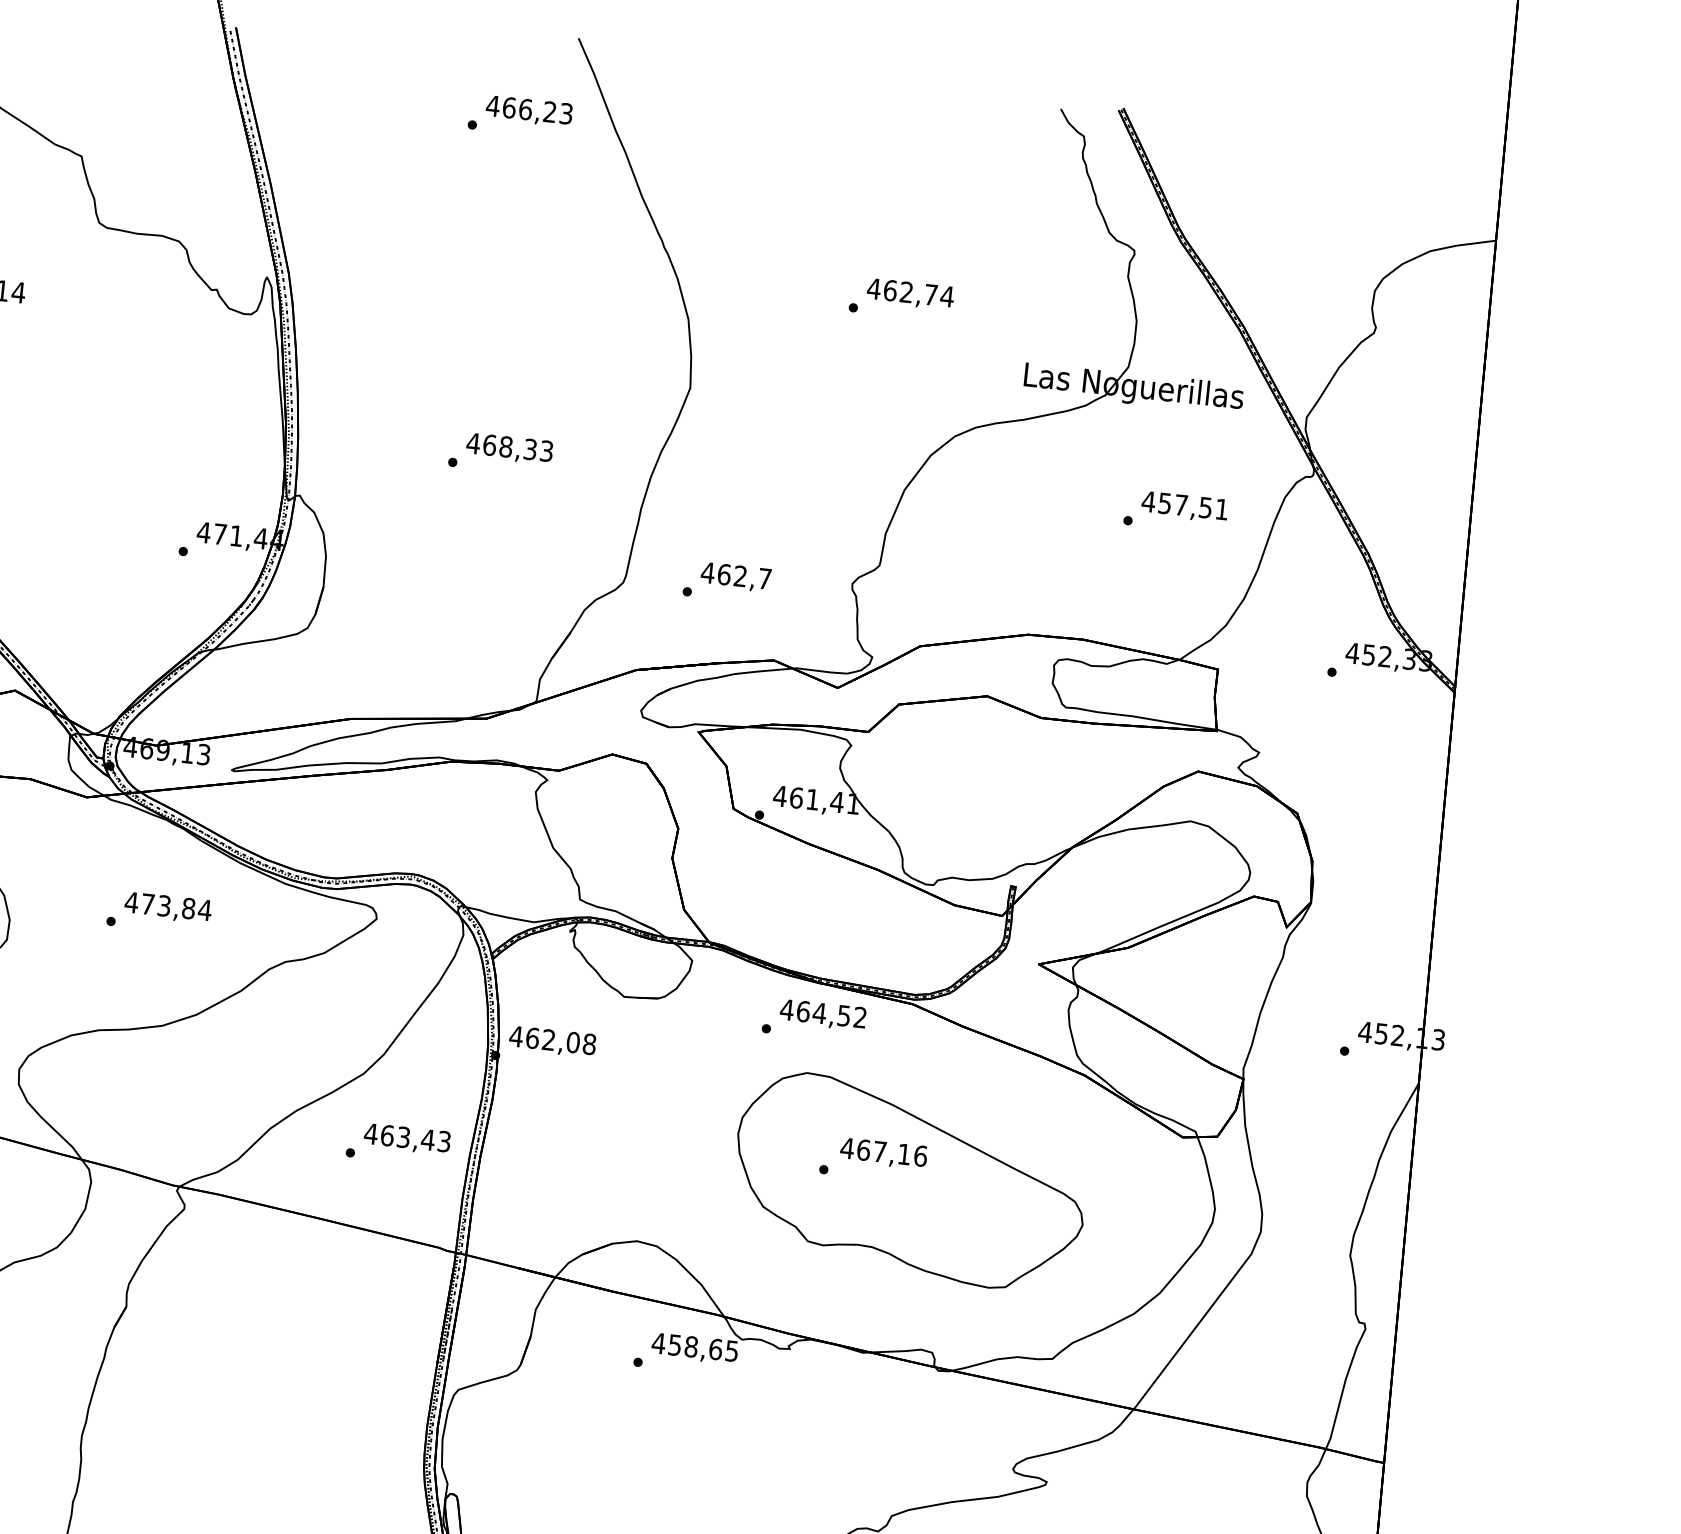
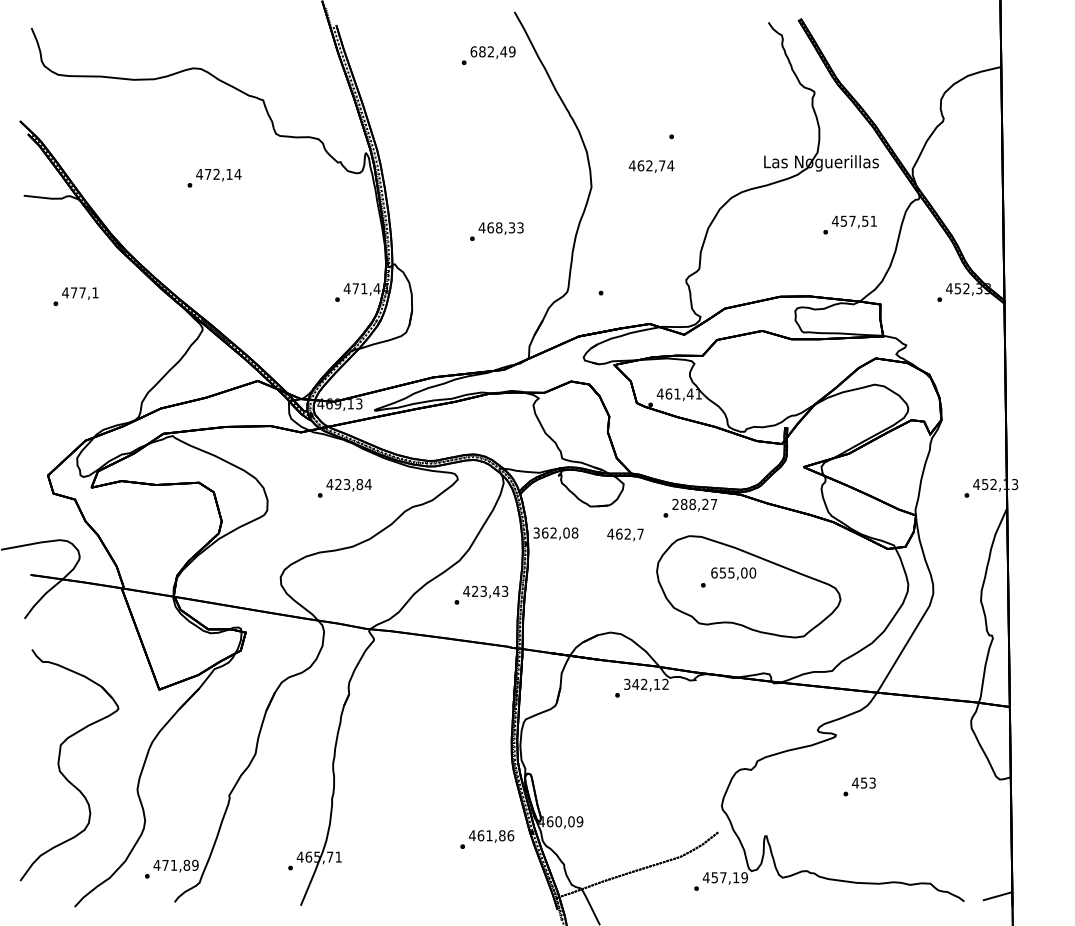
text: (528, 109) -> (492, 51), 466,23 -> 682,49
text: (910, 293) -> (651, 166), moved
text: (736, 576) -> (625, 534), moved
text: (148, 904) -> (338, 484), 473,84 -> 423,84
text: (823, 1013) -> (694, 504), 464,52 -> 288,27
text: (516, 1035) -> (536, 532), 462,08 -> 362,08
text: (388, 1133) -> (475, 590), 463,43 -> 423,43
text: (883, 1151) -> (733, 572), 467,16 -> 655,00
text: (693, 1345) -> (645, 683), 458,65 -> 342,12

